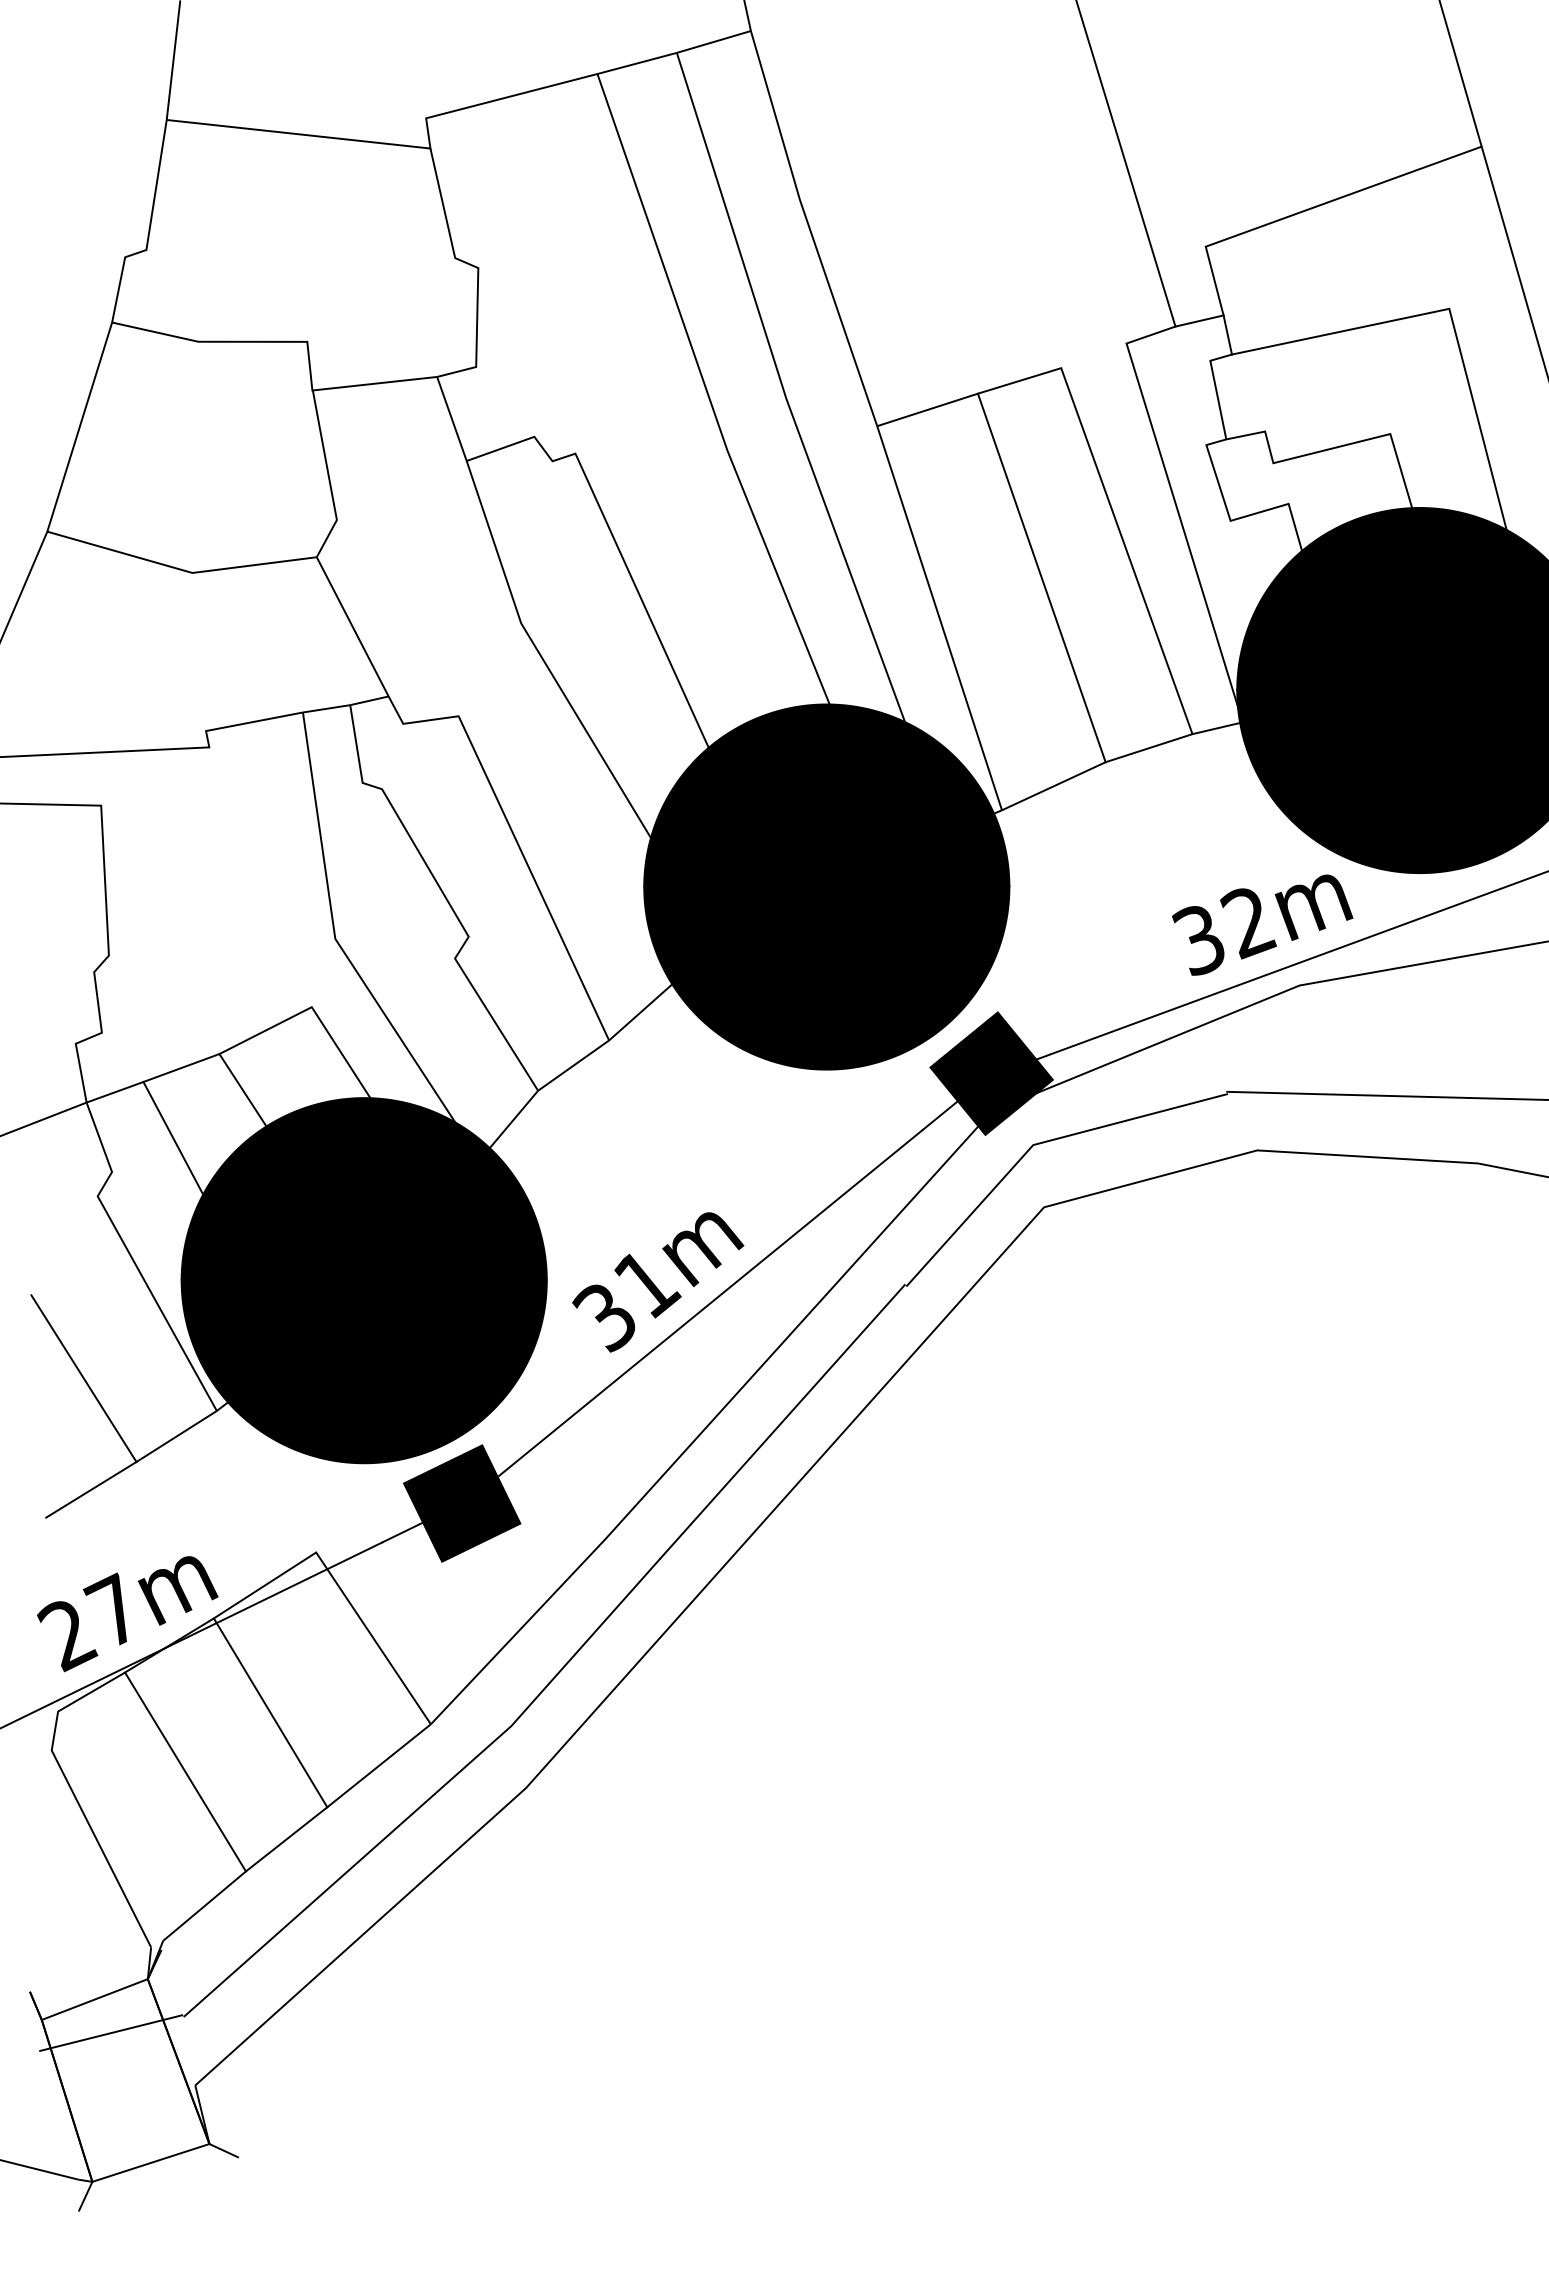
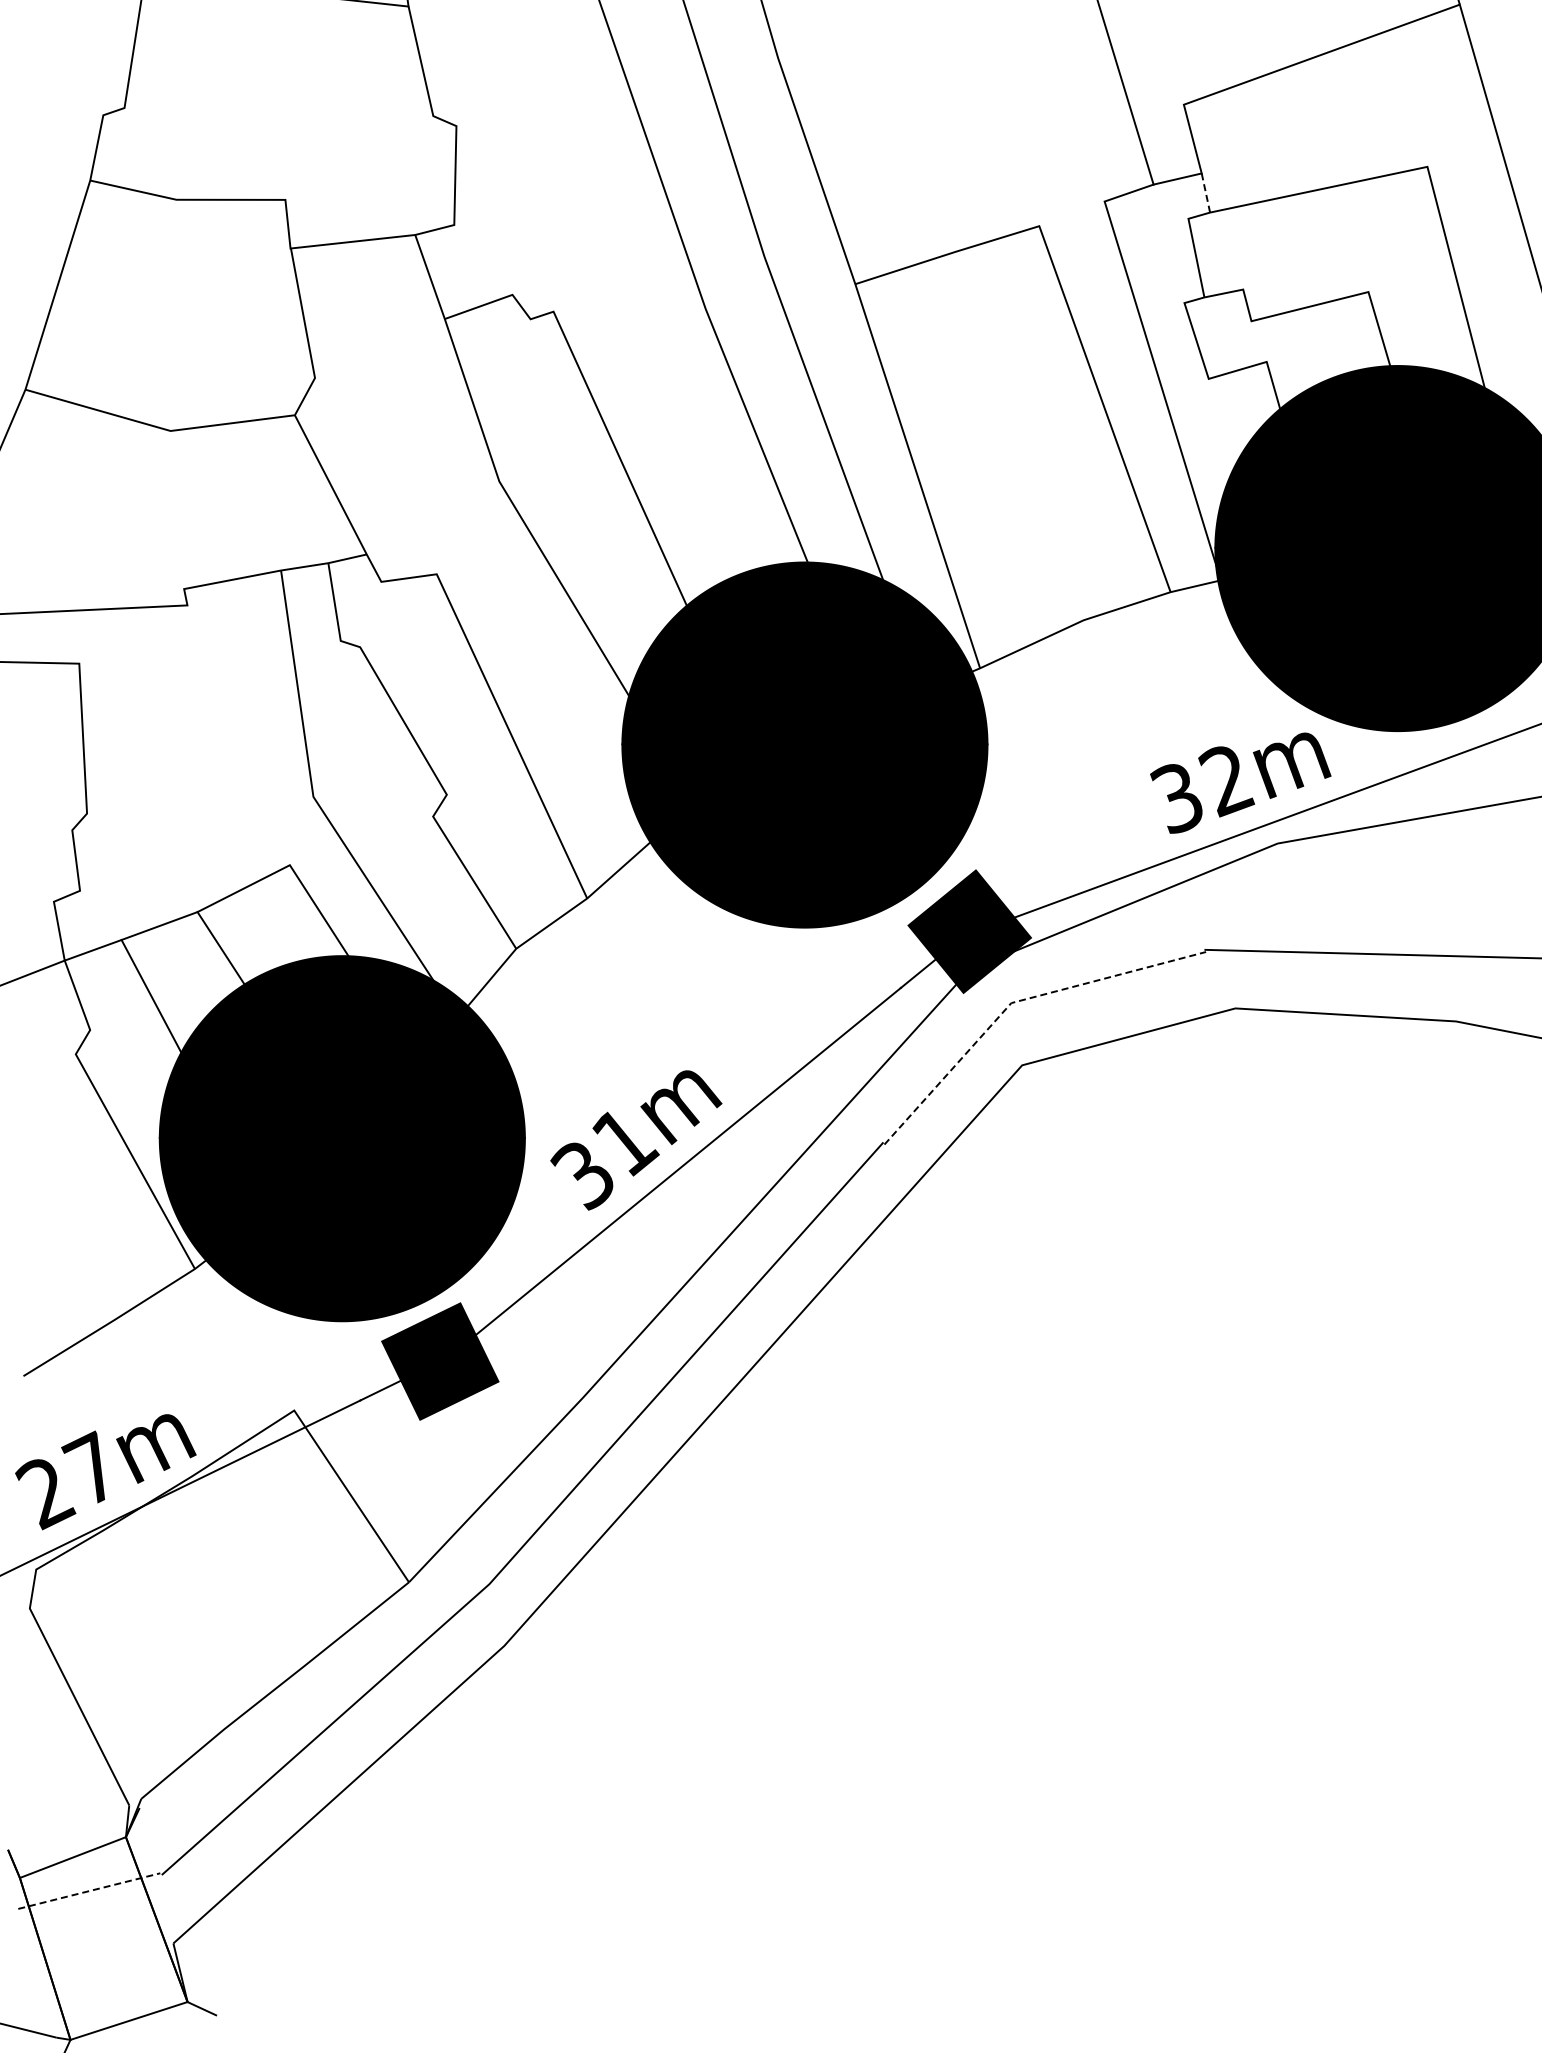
line: (1227, 335) -> (1205, 193), solid -> dashed
line: (1041, 577) -> (1019, 435), removed
line: (1038, 1143) -> (1016, 1001), solid -> dashed
line: (83, 1378) -> (61, 1236), removed
line: (270, 1712) -> (248, 1570), removed
line: (185, 1771) -> (163, 1629), removed
line: (111, 2032) -> (89, 1890), solid -> dashed

